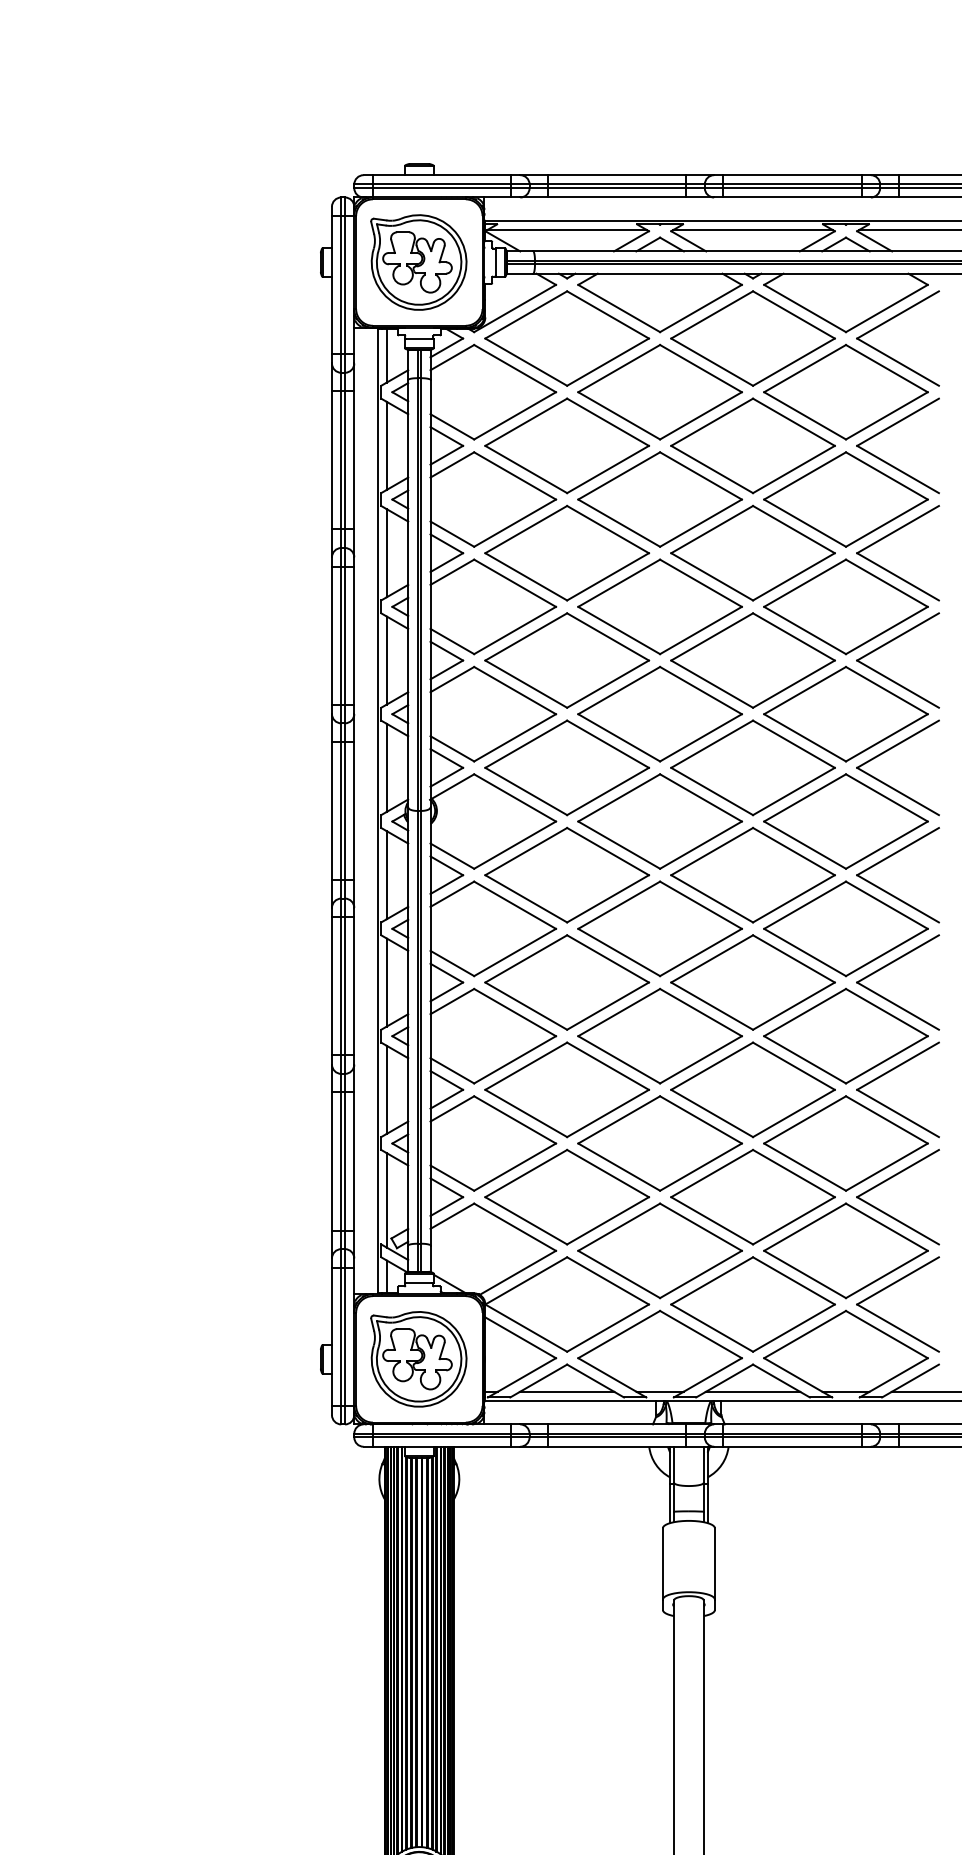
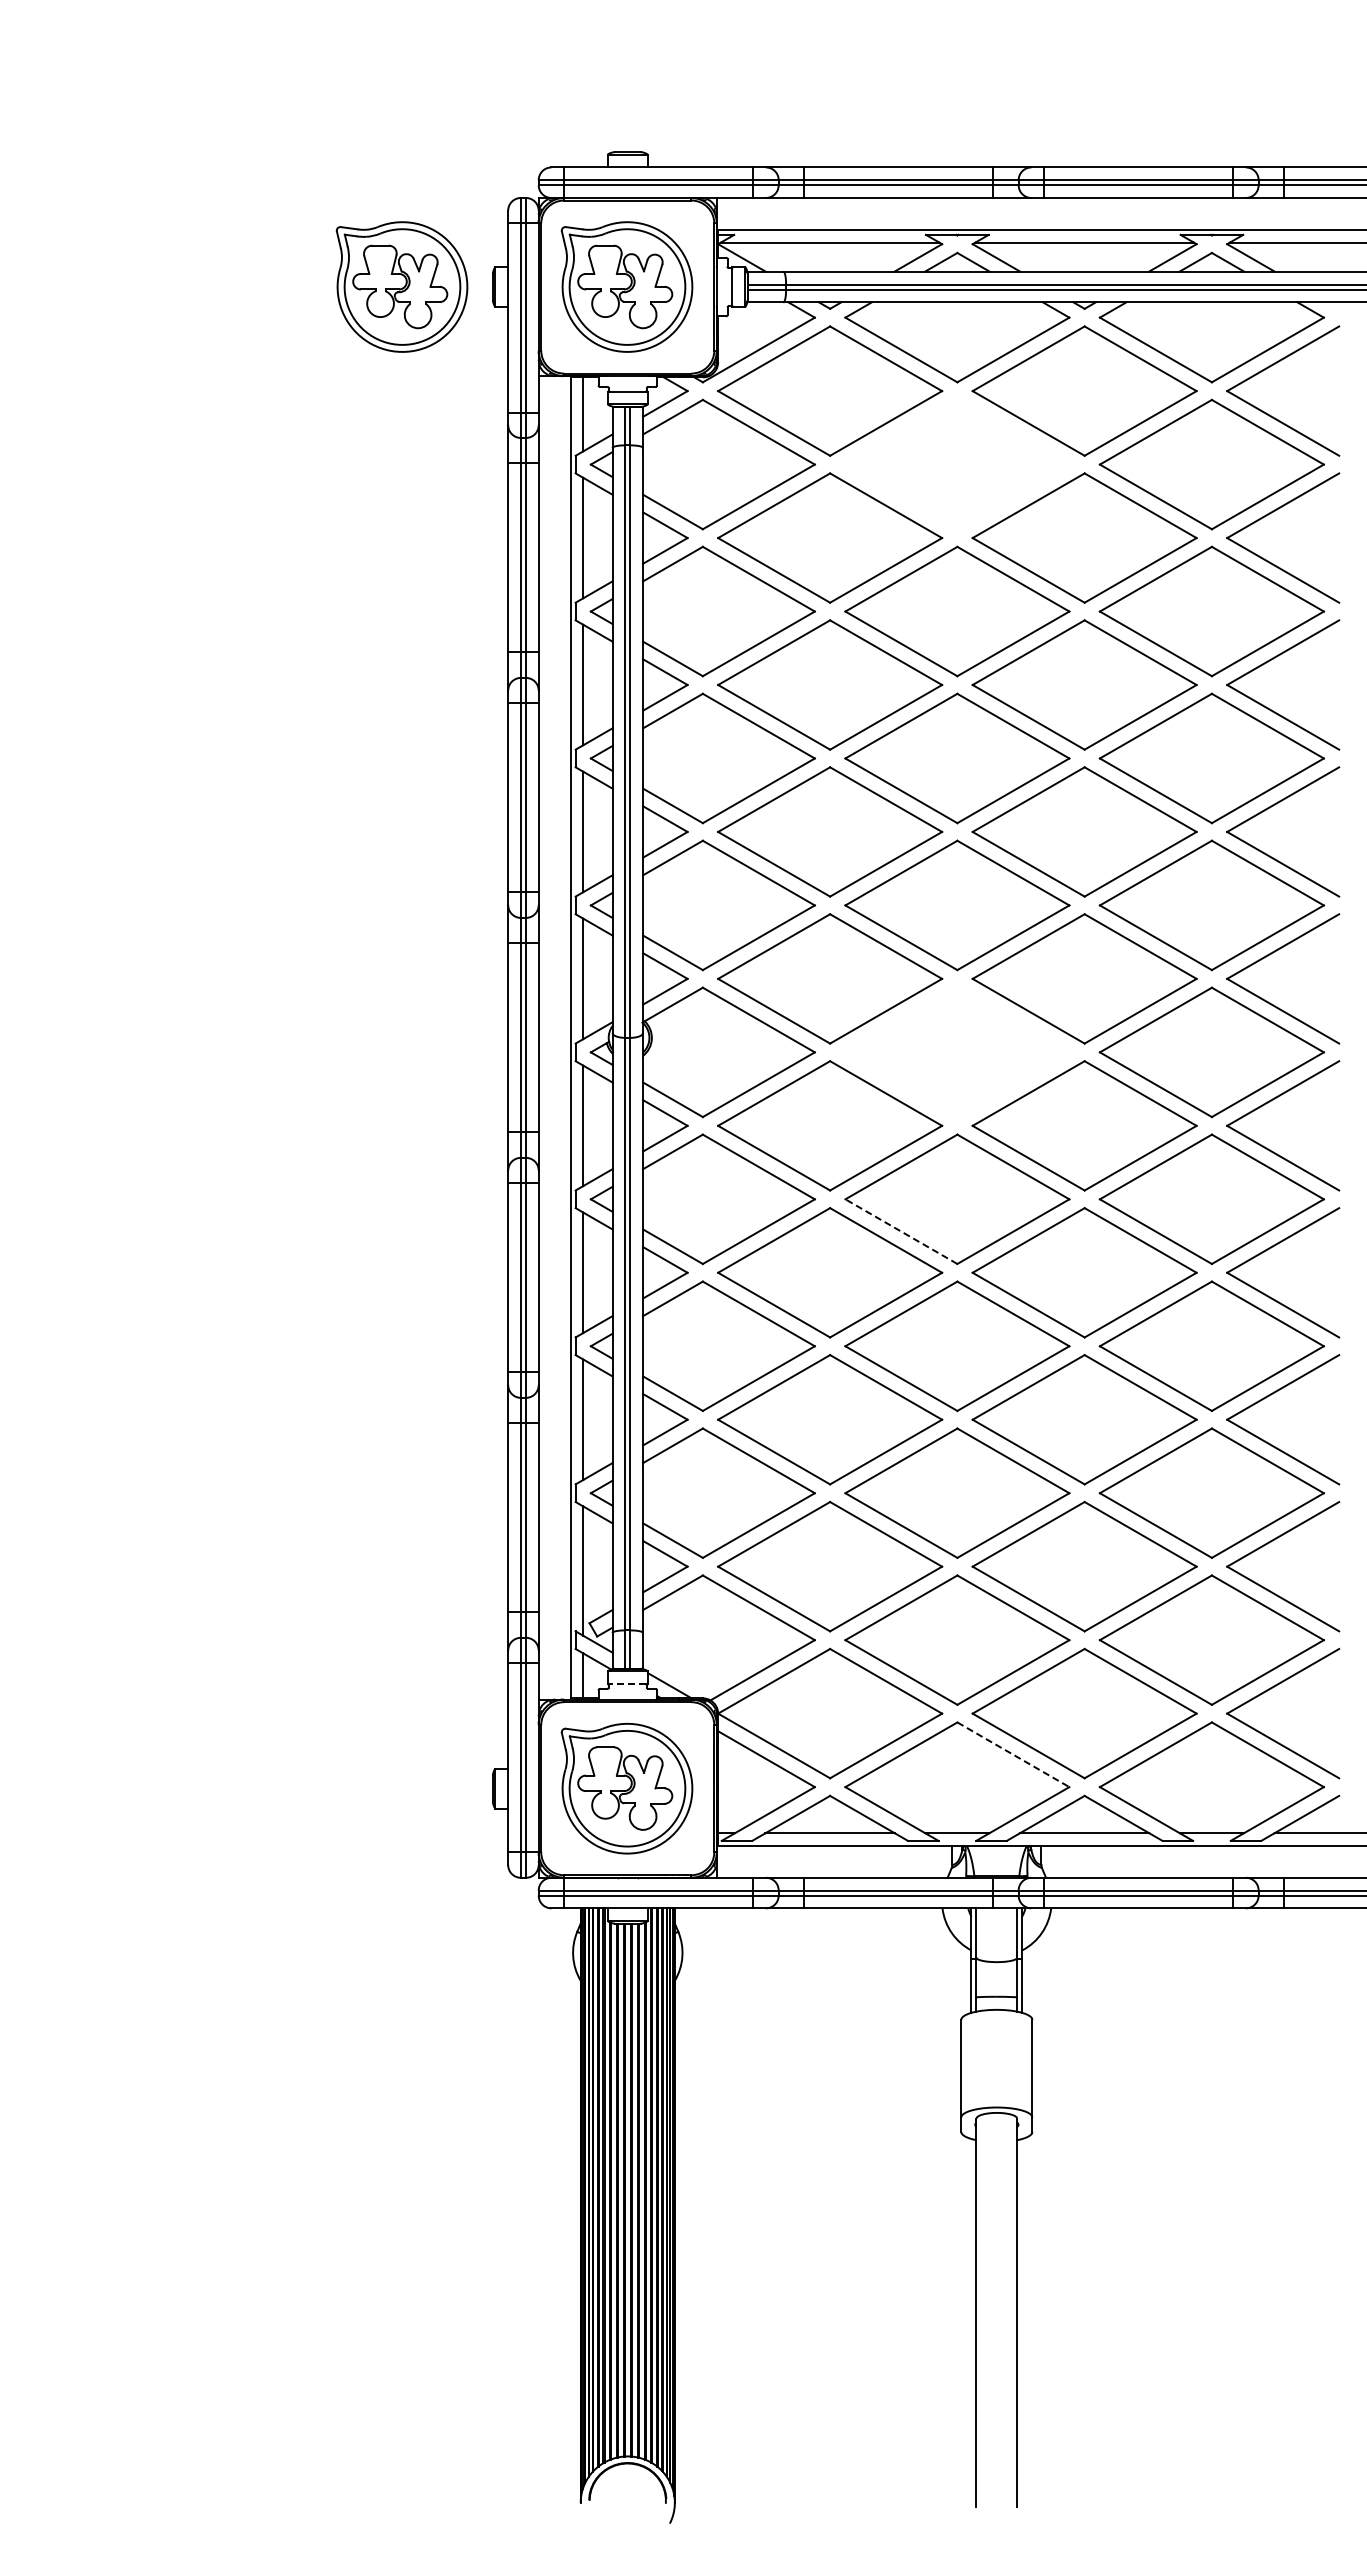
part: (254, 262) -> (401, 286), added
part: (660, 392) -> (957, 464), removed
part: (660, 821) -> (957, 1052), removed
line: (619, 952) -> (901, 1231), solid -> dashed
line: (419, 1283) -> (627, 1684), solid -> dashed
line: (701, 1334) -> (1013, 1754), solid -> dashed

